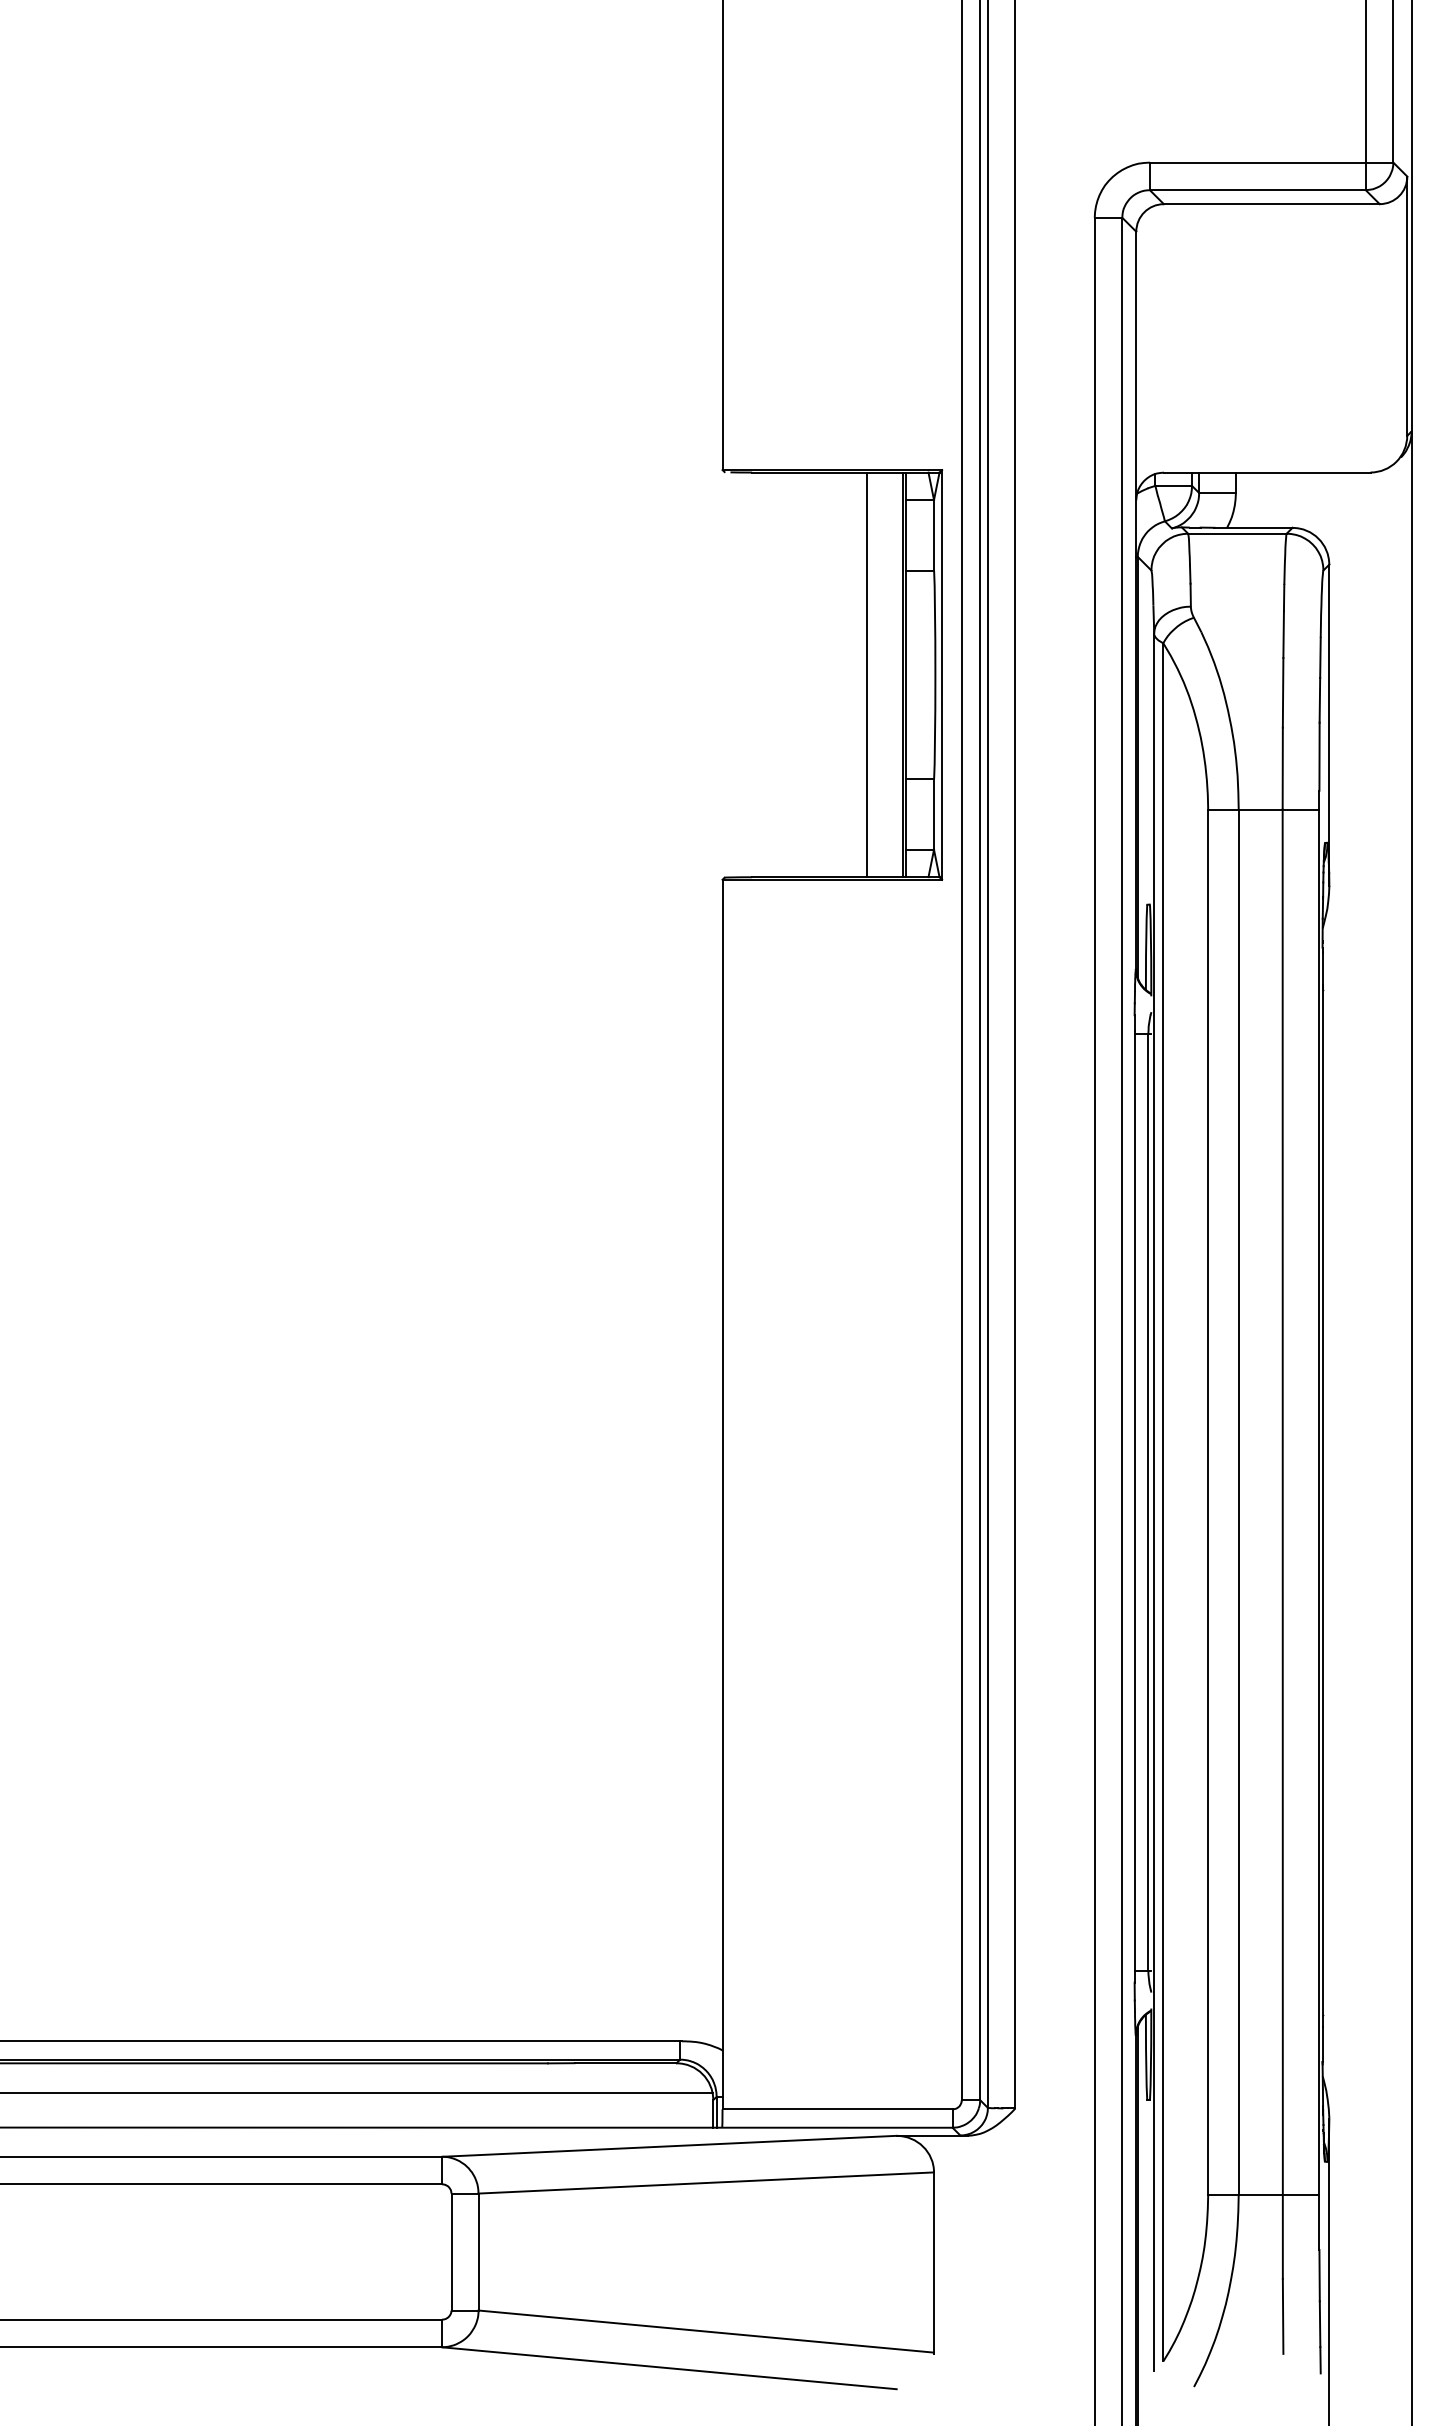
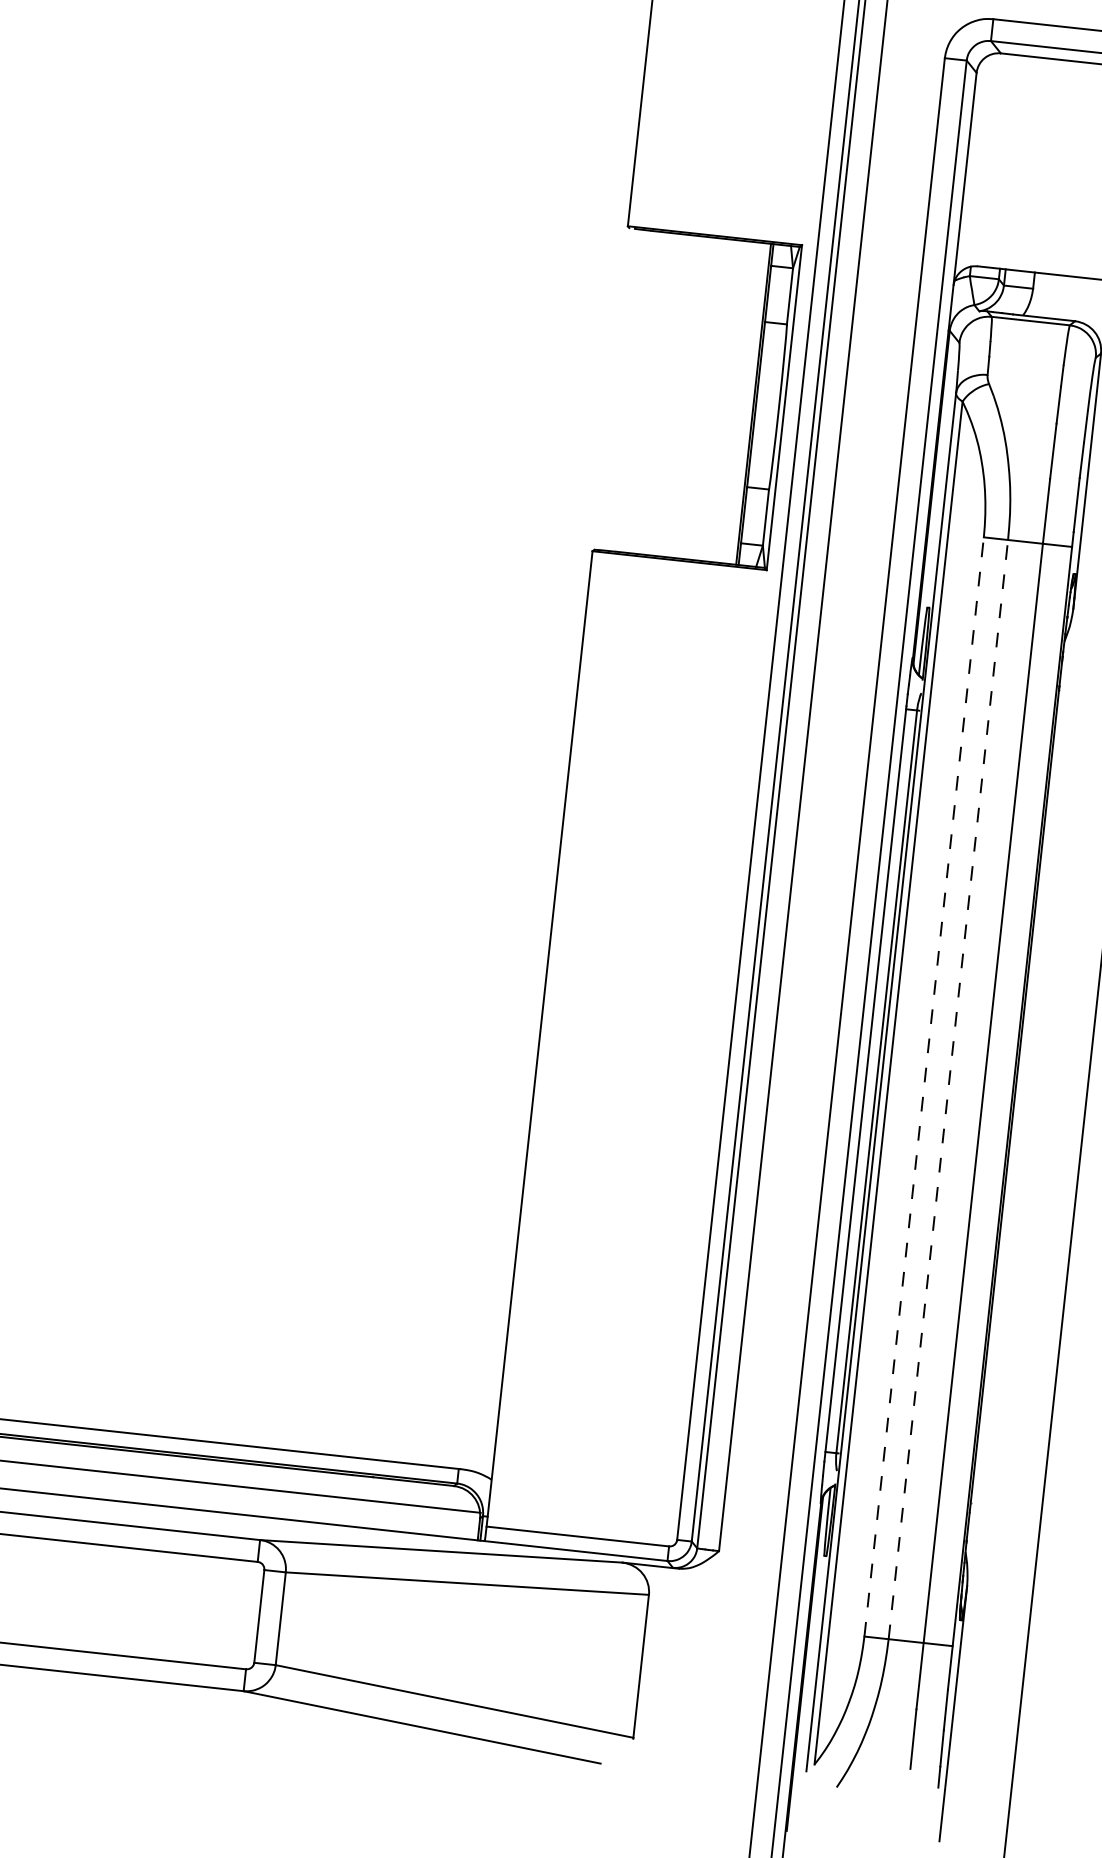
line: (866, 674) -> (724, 400), removed
line: (1208, 1502) -> (924, 1087), solid -> dashed
line: (1238, 1502) -> (948, 1089), solid -> dashed

